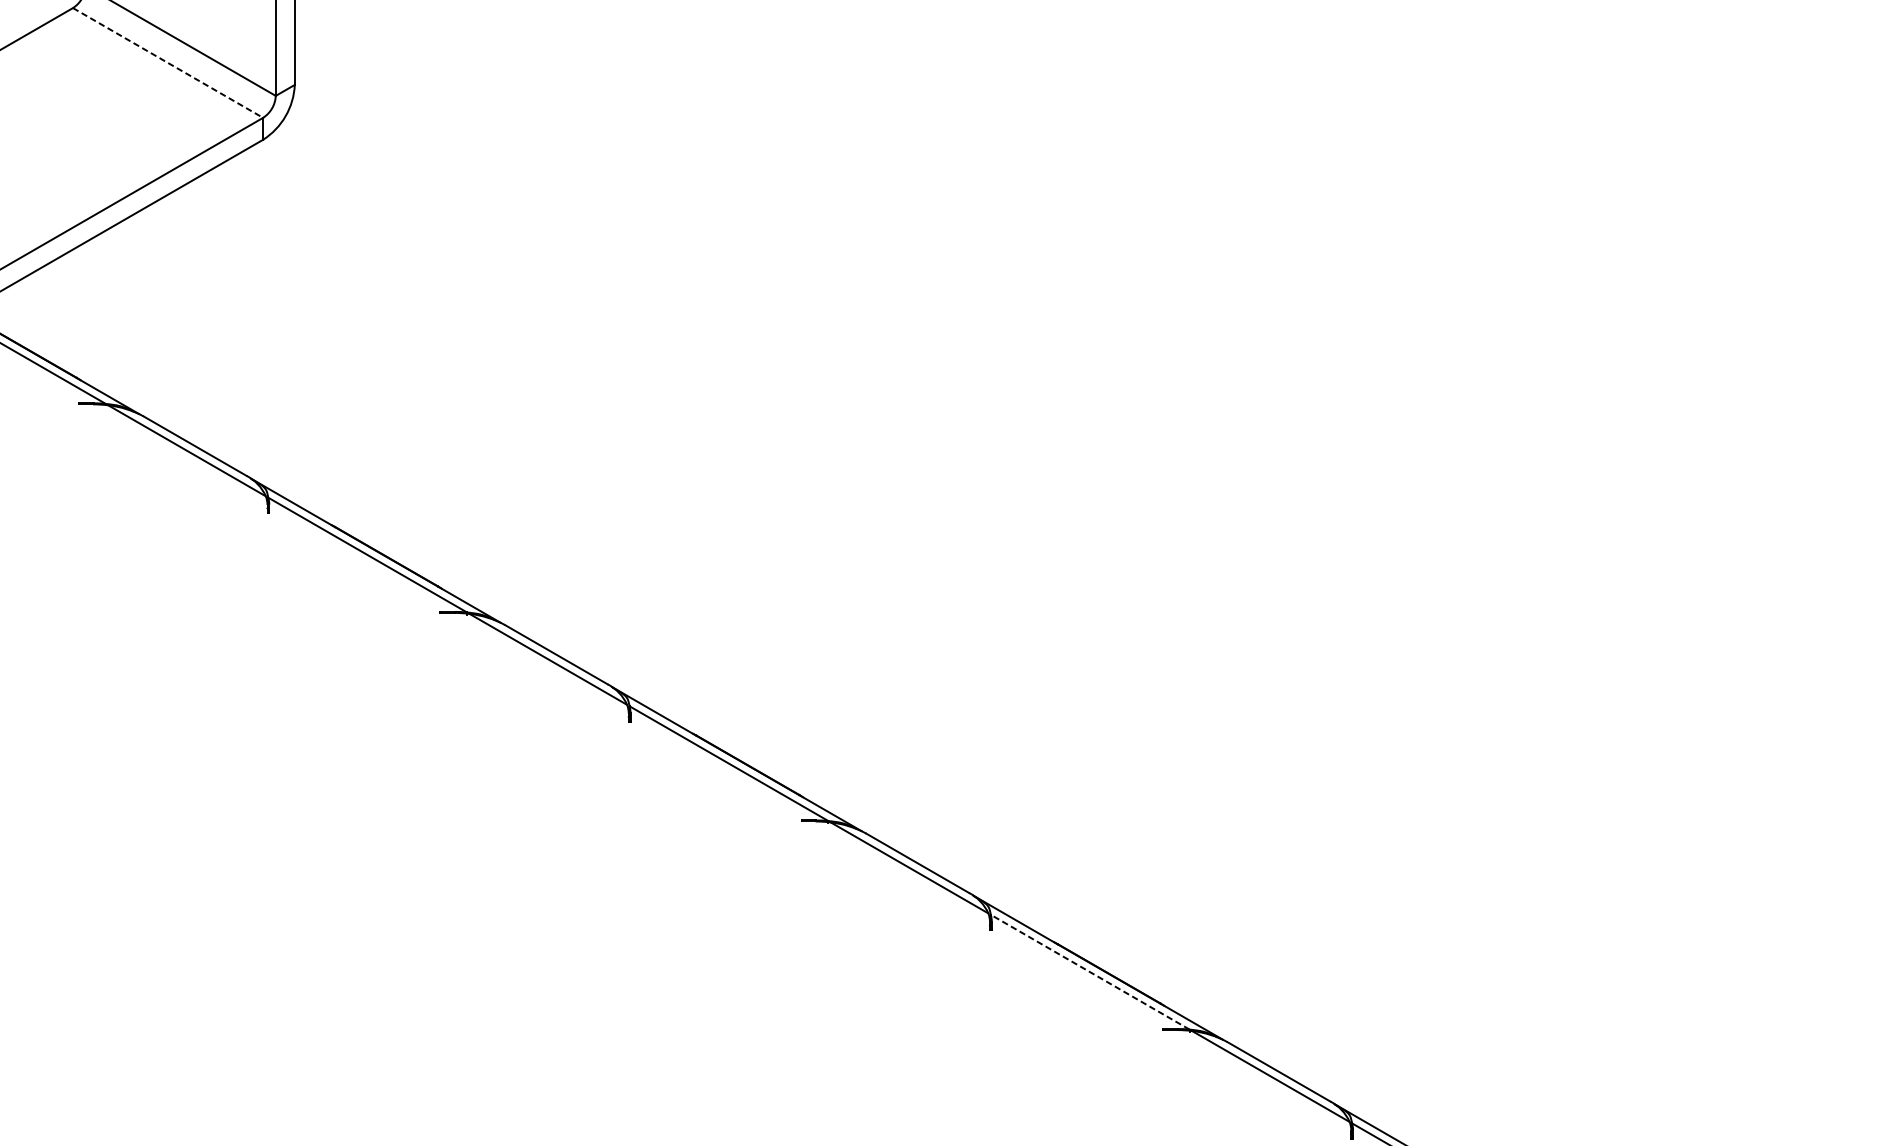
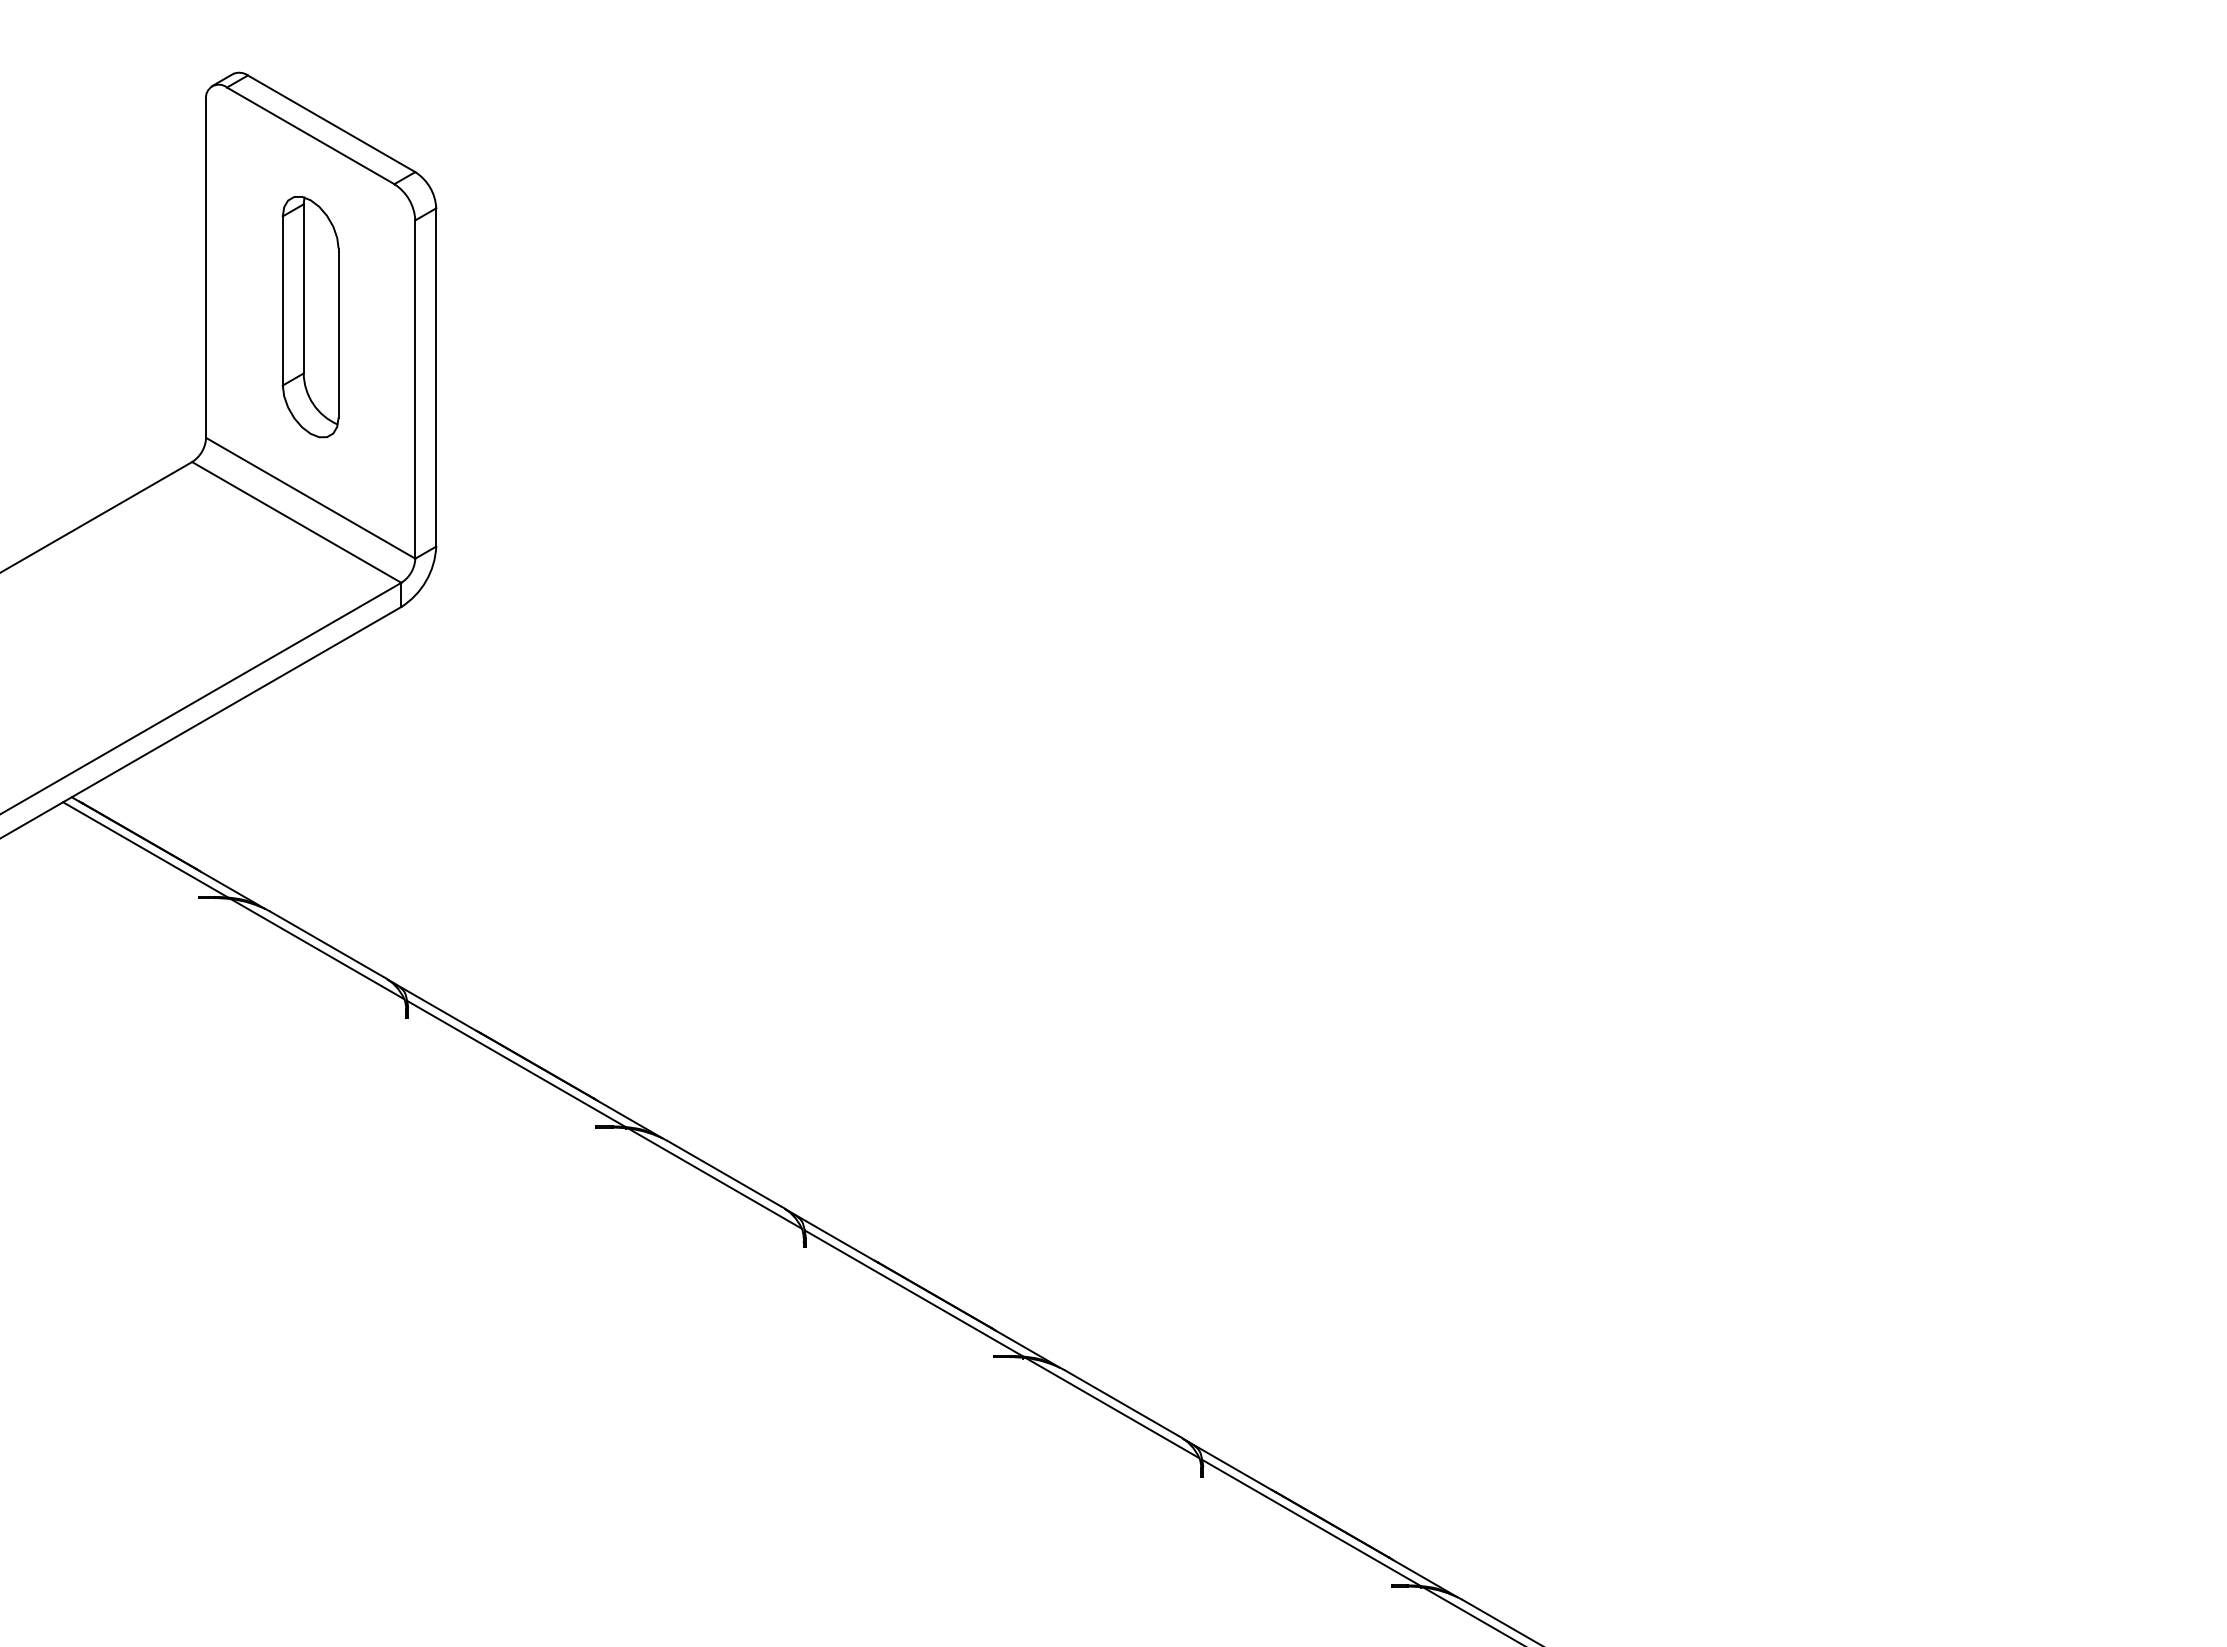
line: (167, 63) -> (296, 522), dashed -> solid
line: (1090, 971) -> (1311, 1522), dashed -> solid

